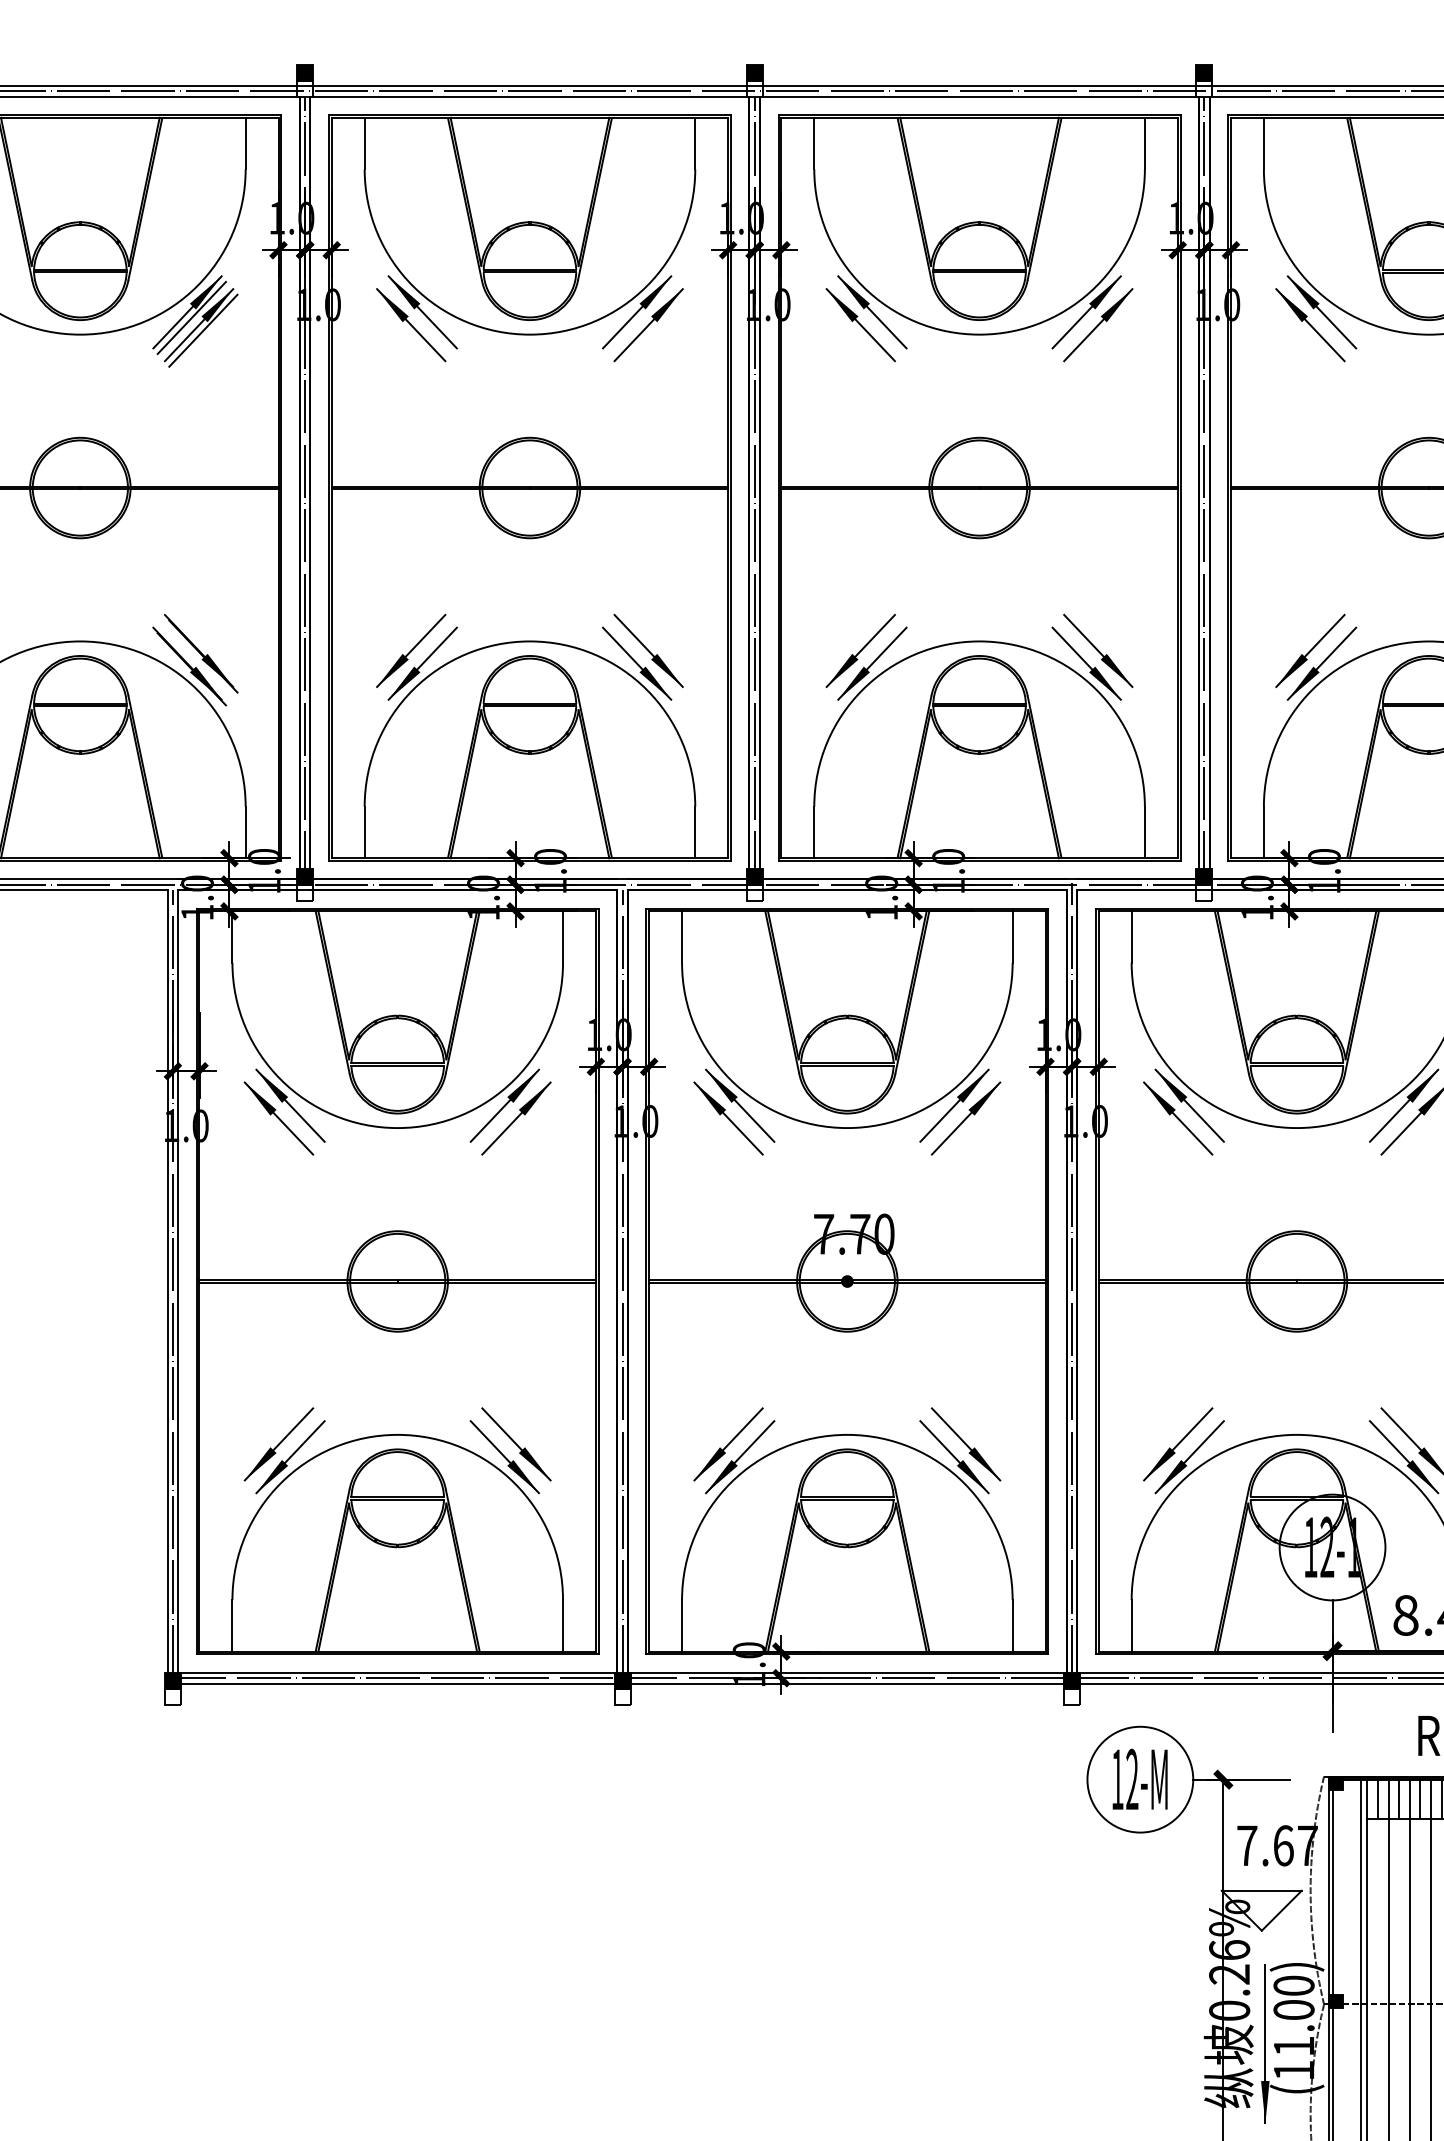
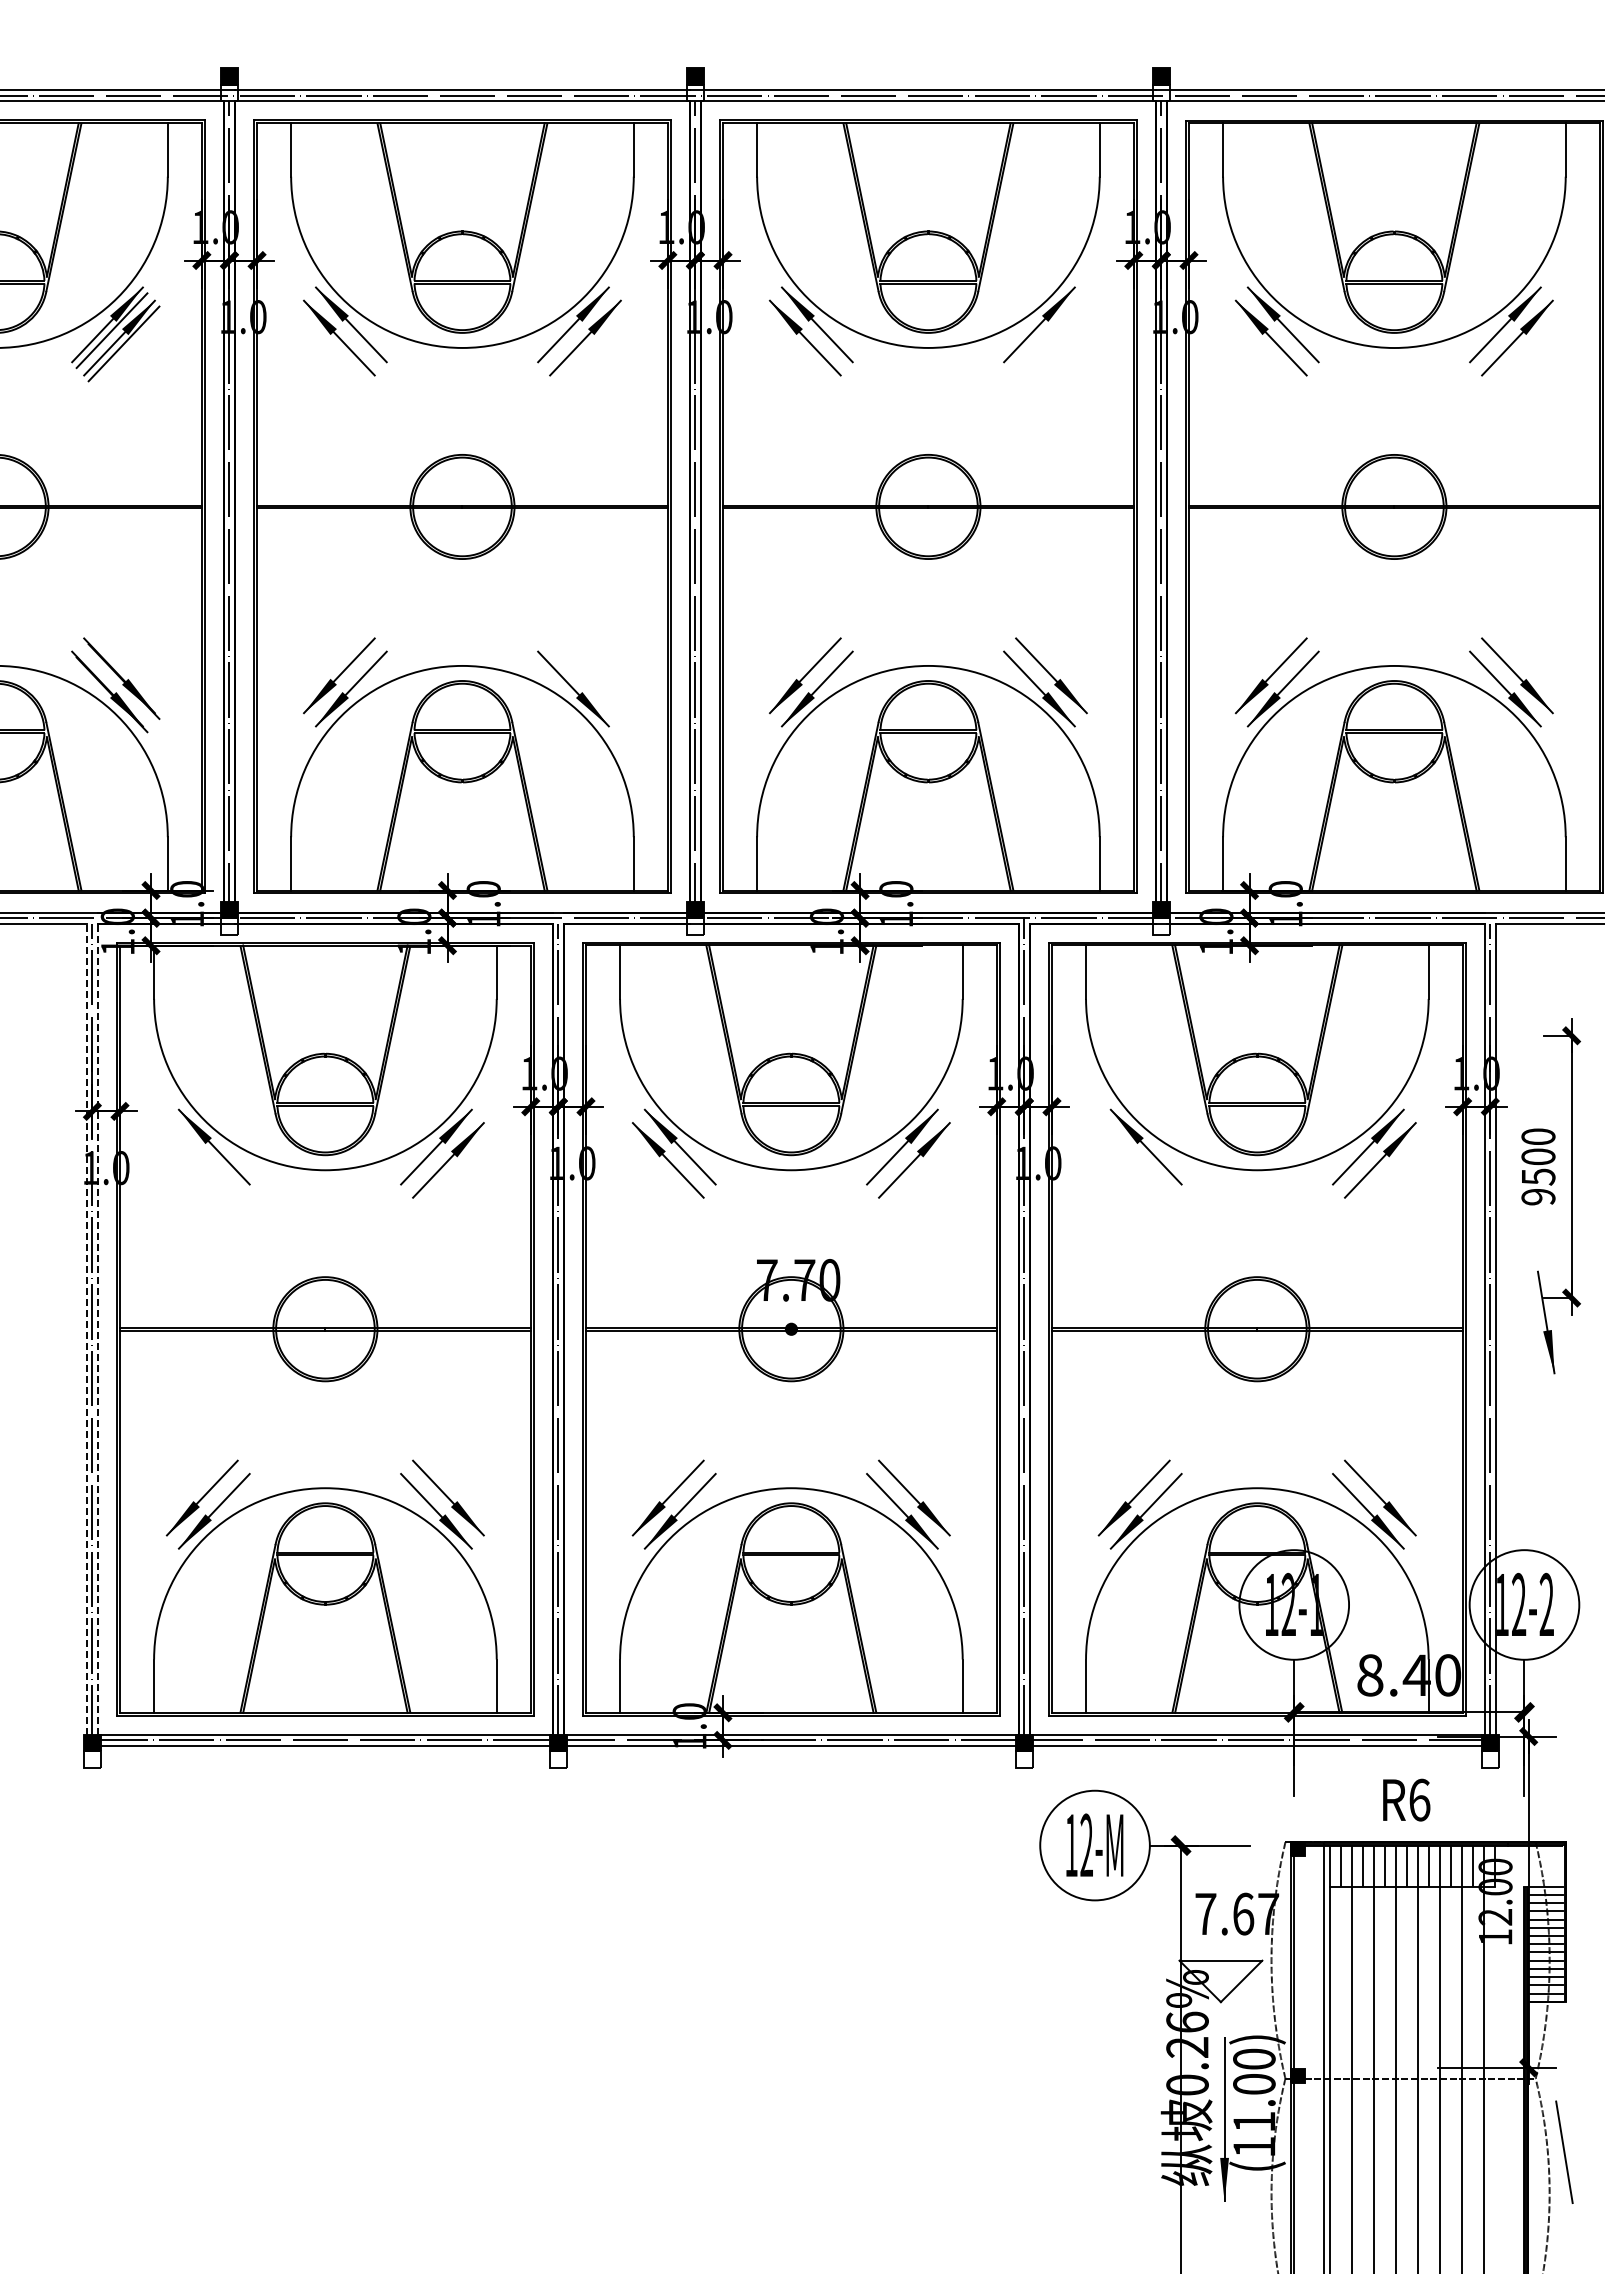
part: (1098, 324) -> (1051, 337), removed
part: (648, 650) -> (585, 675), removed
part: (279, 1118) -> (202, 1160), removed
part: (1178, 1118) -> (1134, 1160), removed
line: (177, 1281) -> (97, 1329), solid -> dashed
line: (167, 1286) -> (86, 1334), solid -> dashed

